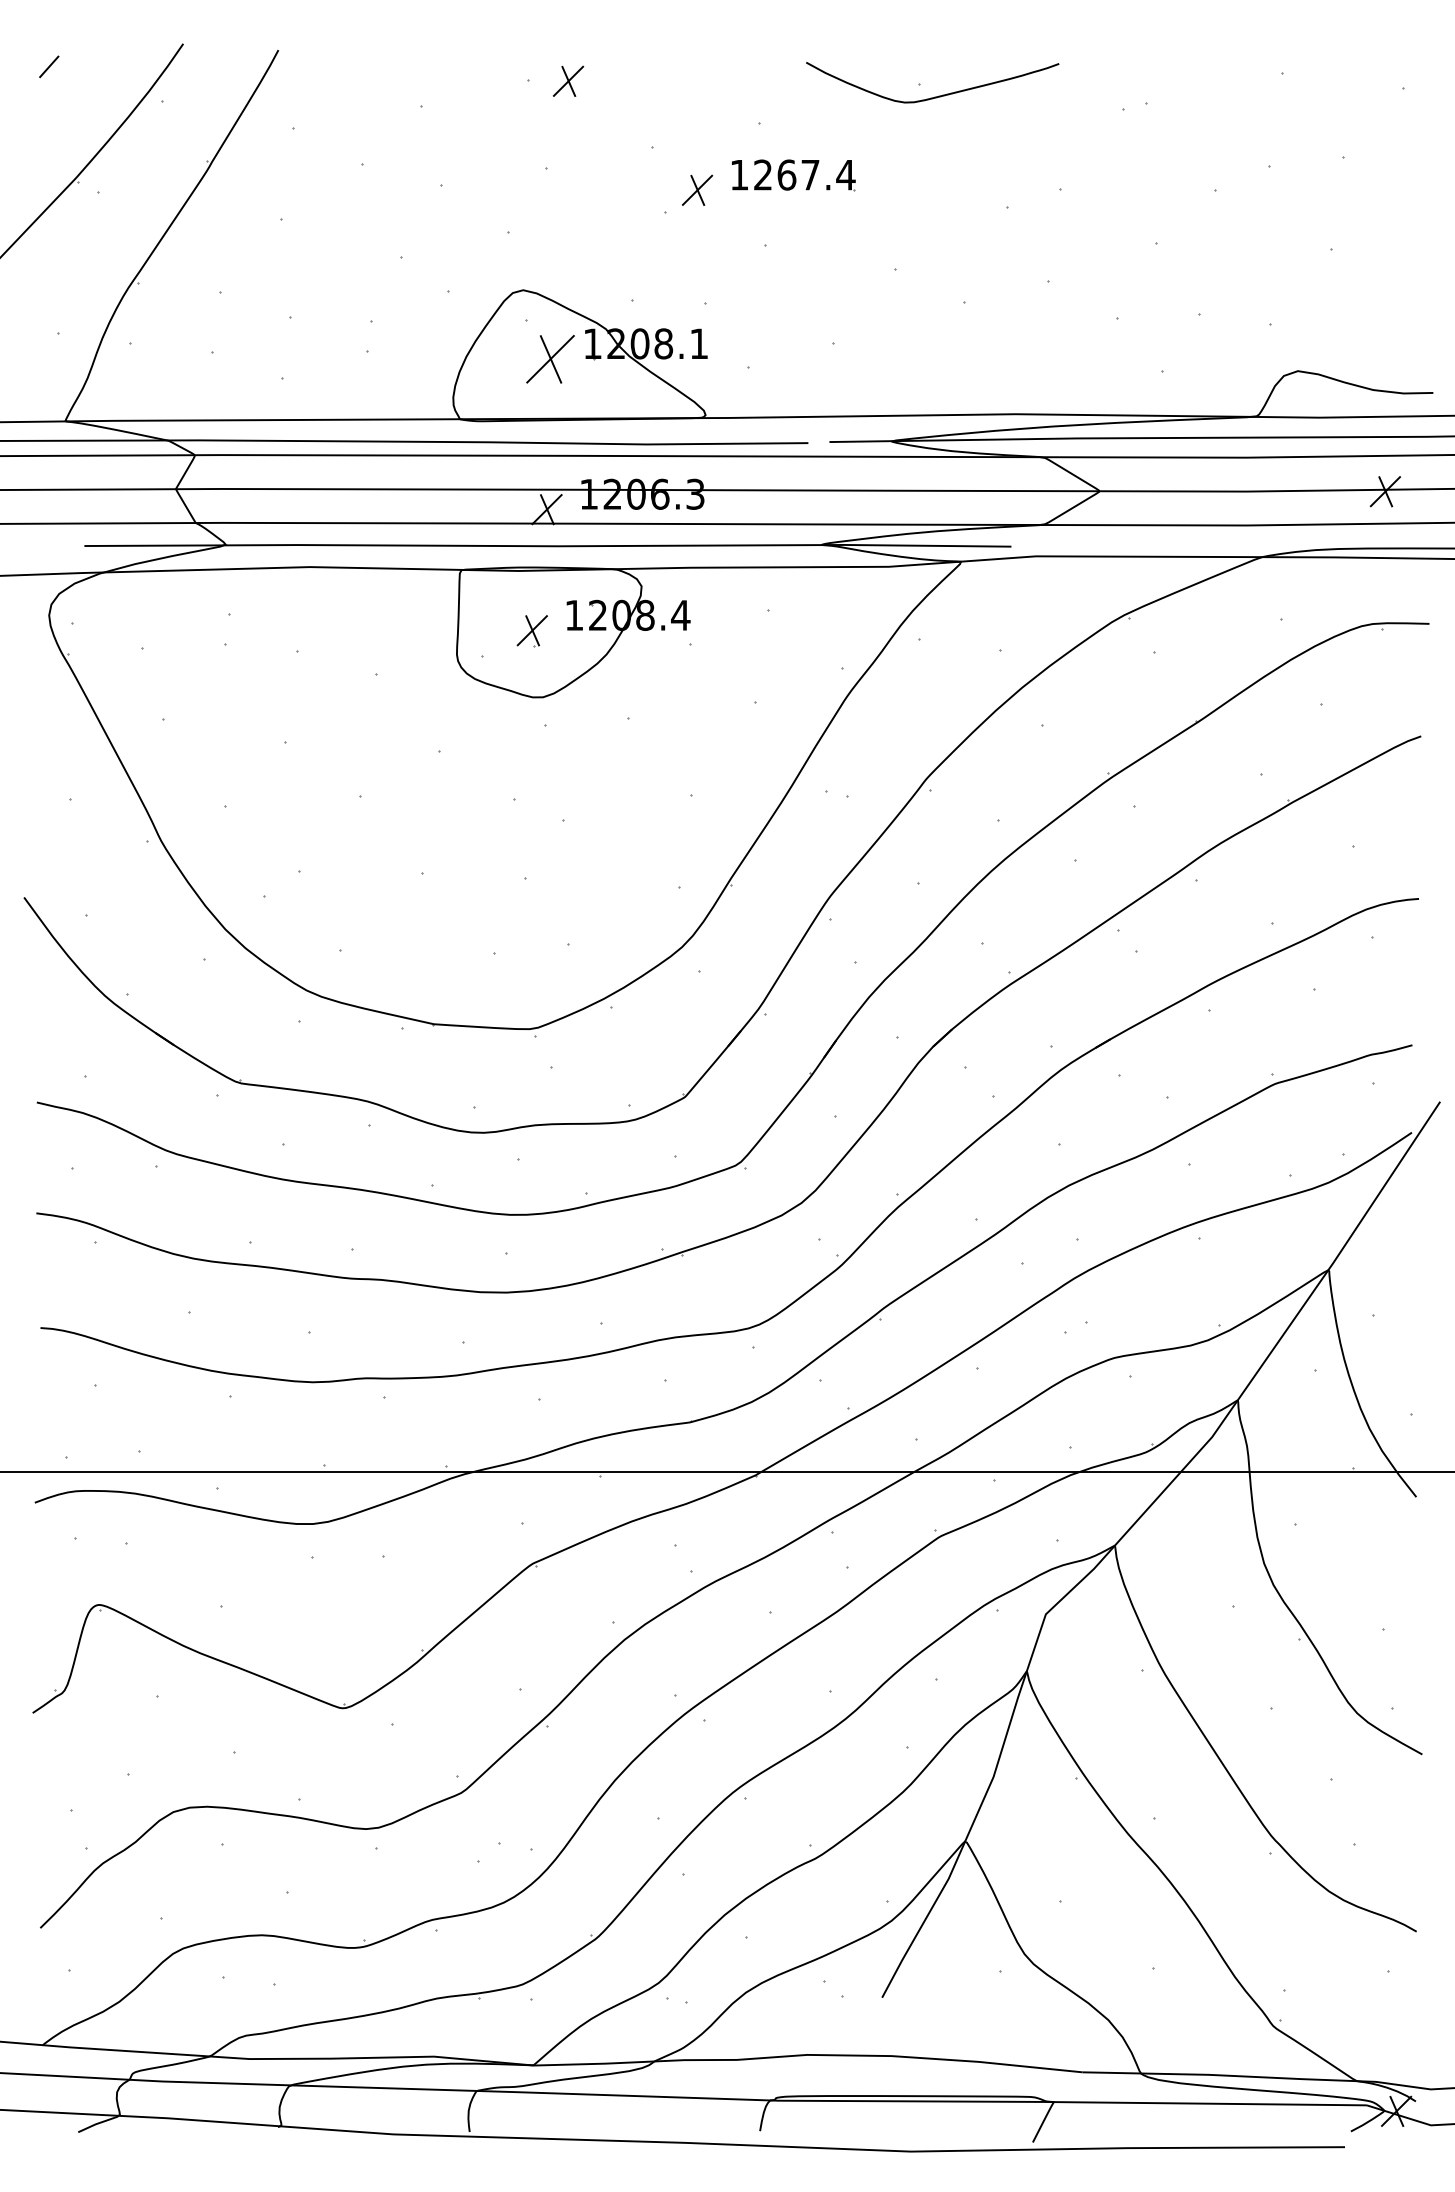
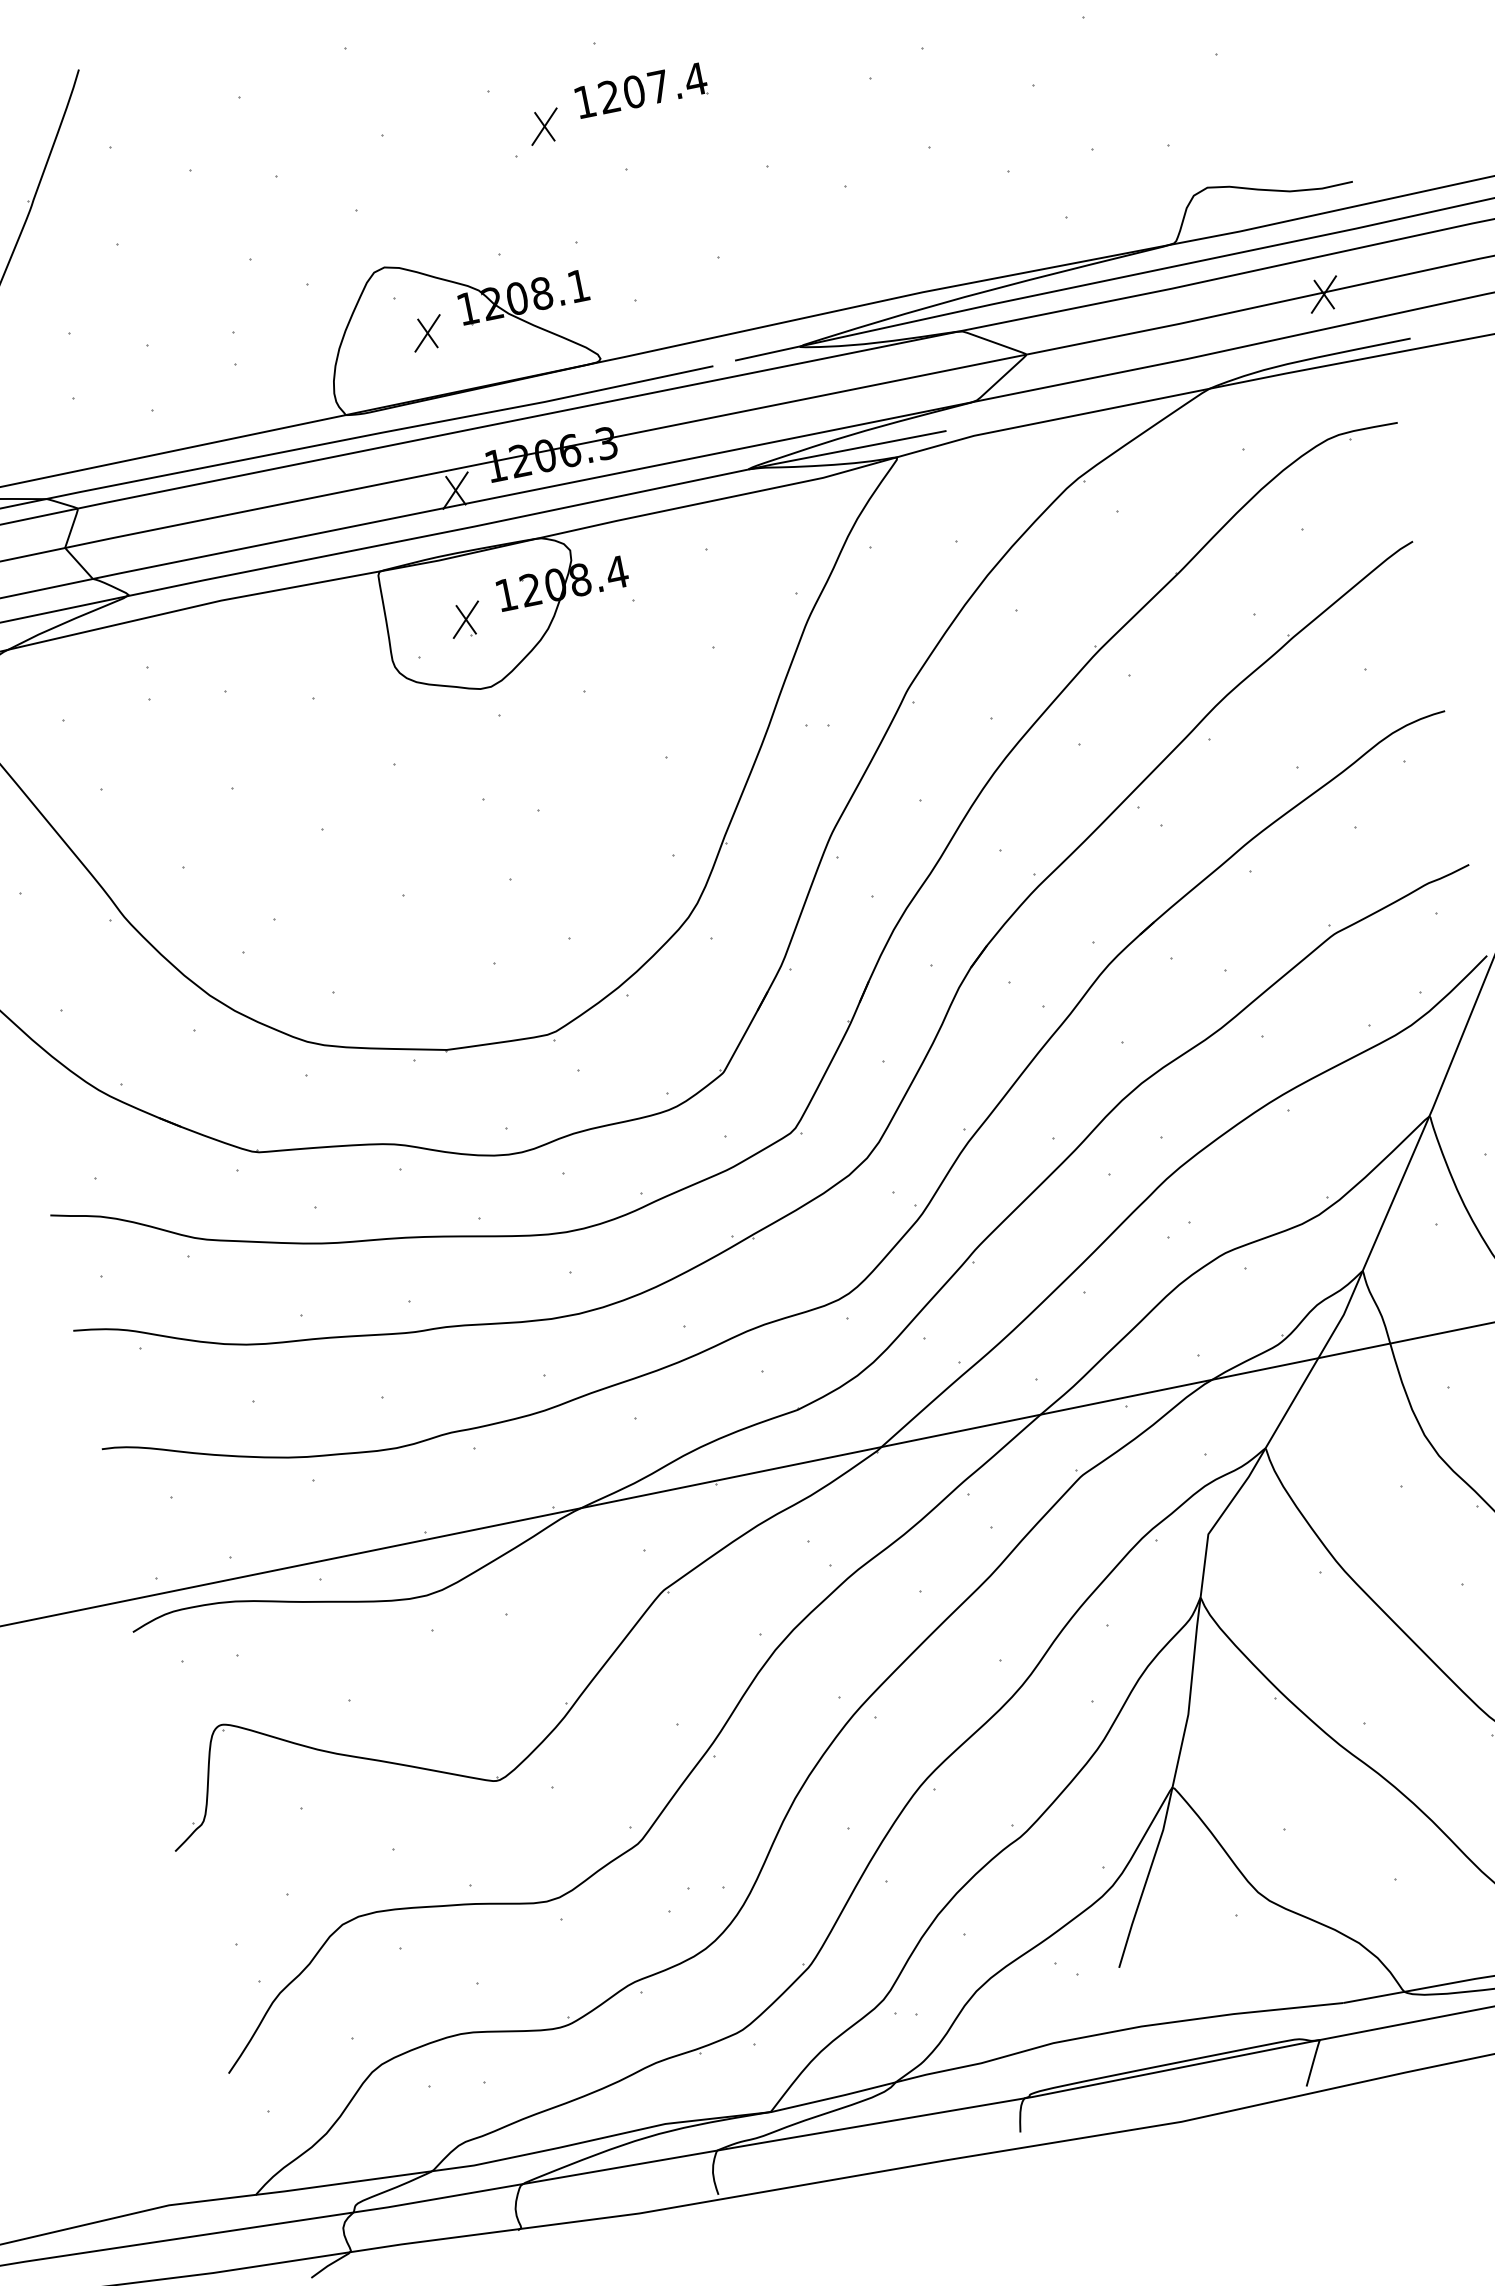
part: (568, 80) -> (387, 39), removed
text: (786, 174) -> (633, 91), 1267.4 -> 1207.4
part: (550, 358) -> (427, 332), size x0.62

